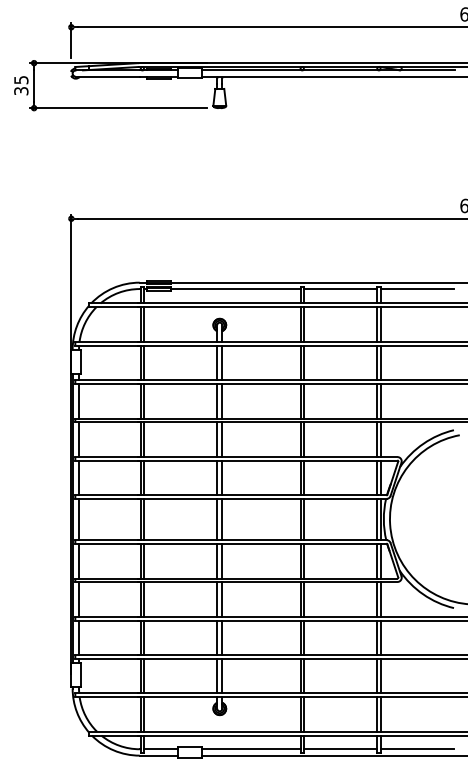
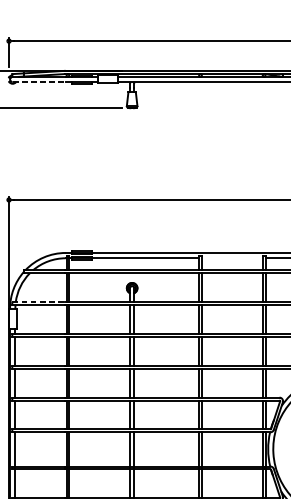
line: (107, 76) -> (39, 81), solid -> dashed
line: (340, 289) -> (232, 258), removed
line: (106, 341) -> (38, 301), solid -> dashed

